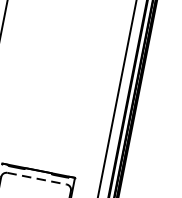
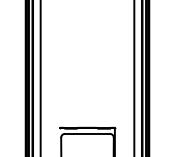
line: (37, 178) -> (87, 133), dashed -> solid

